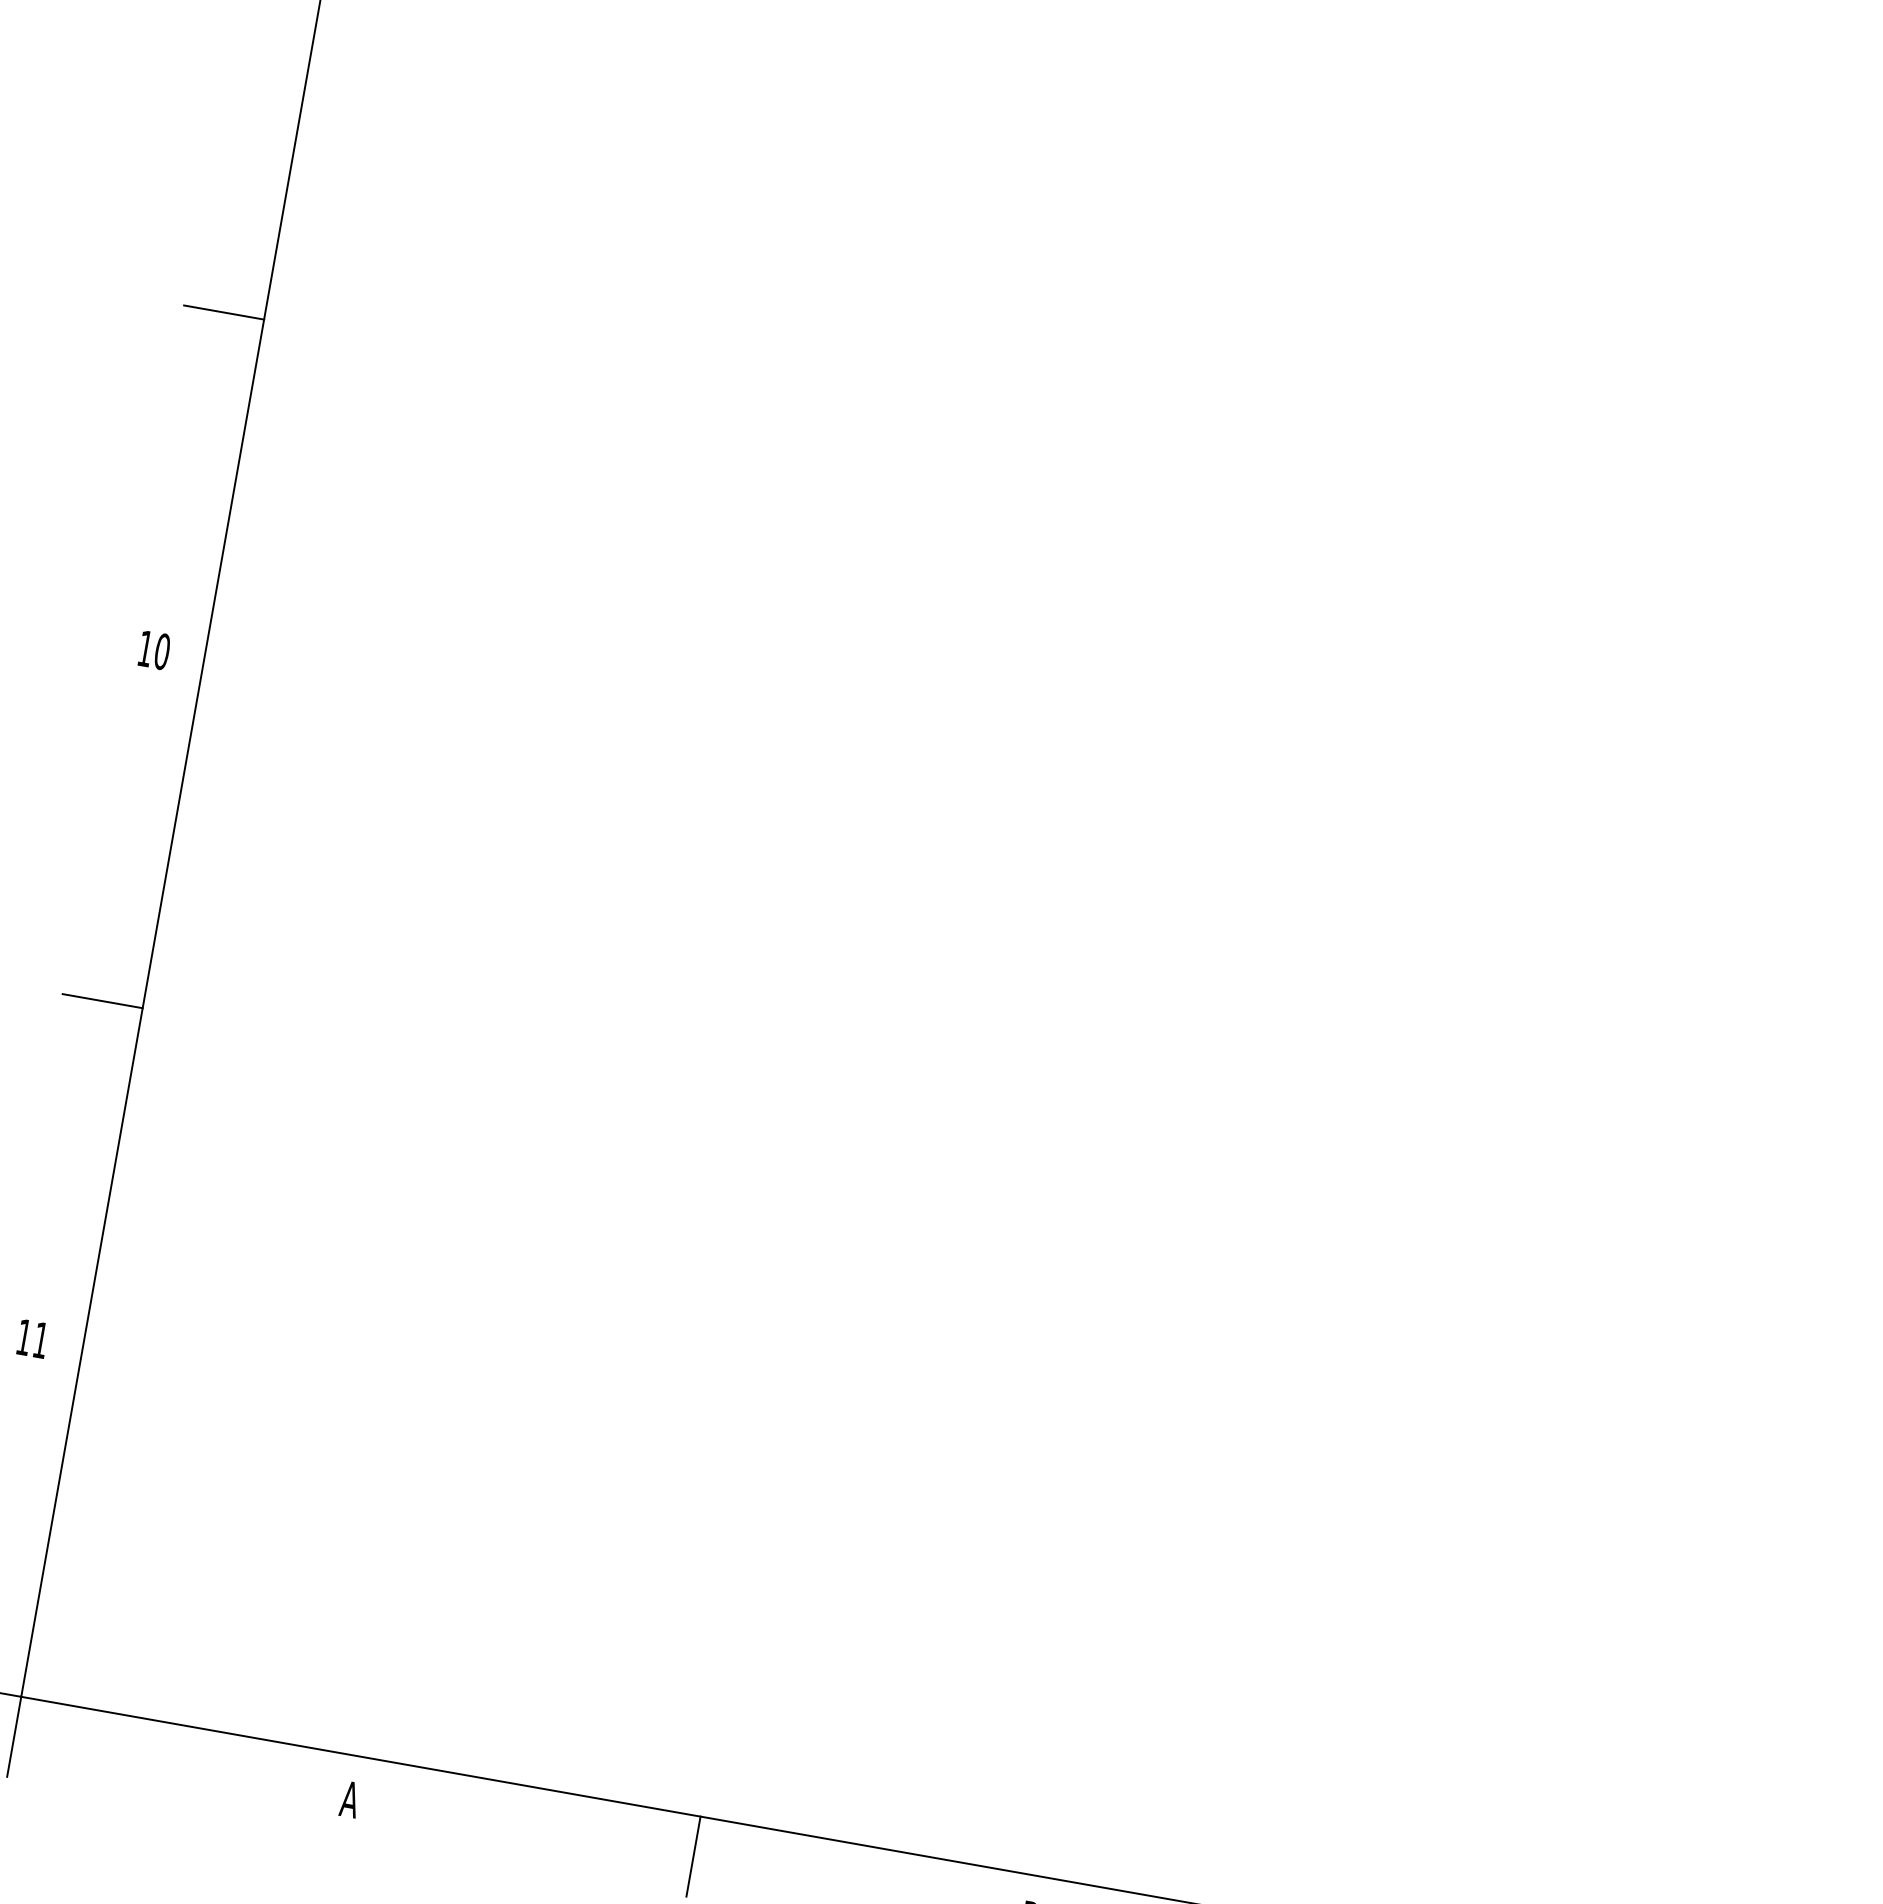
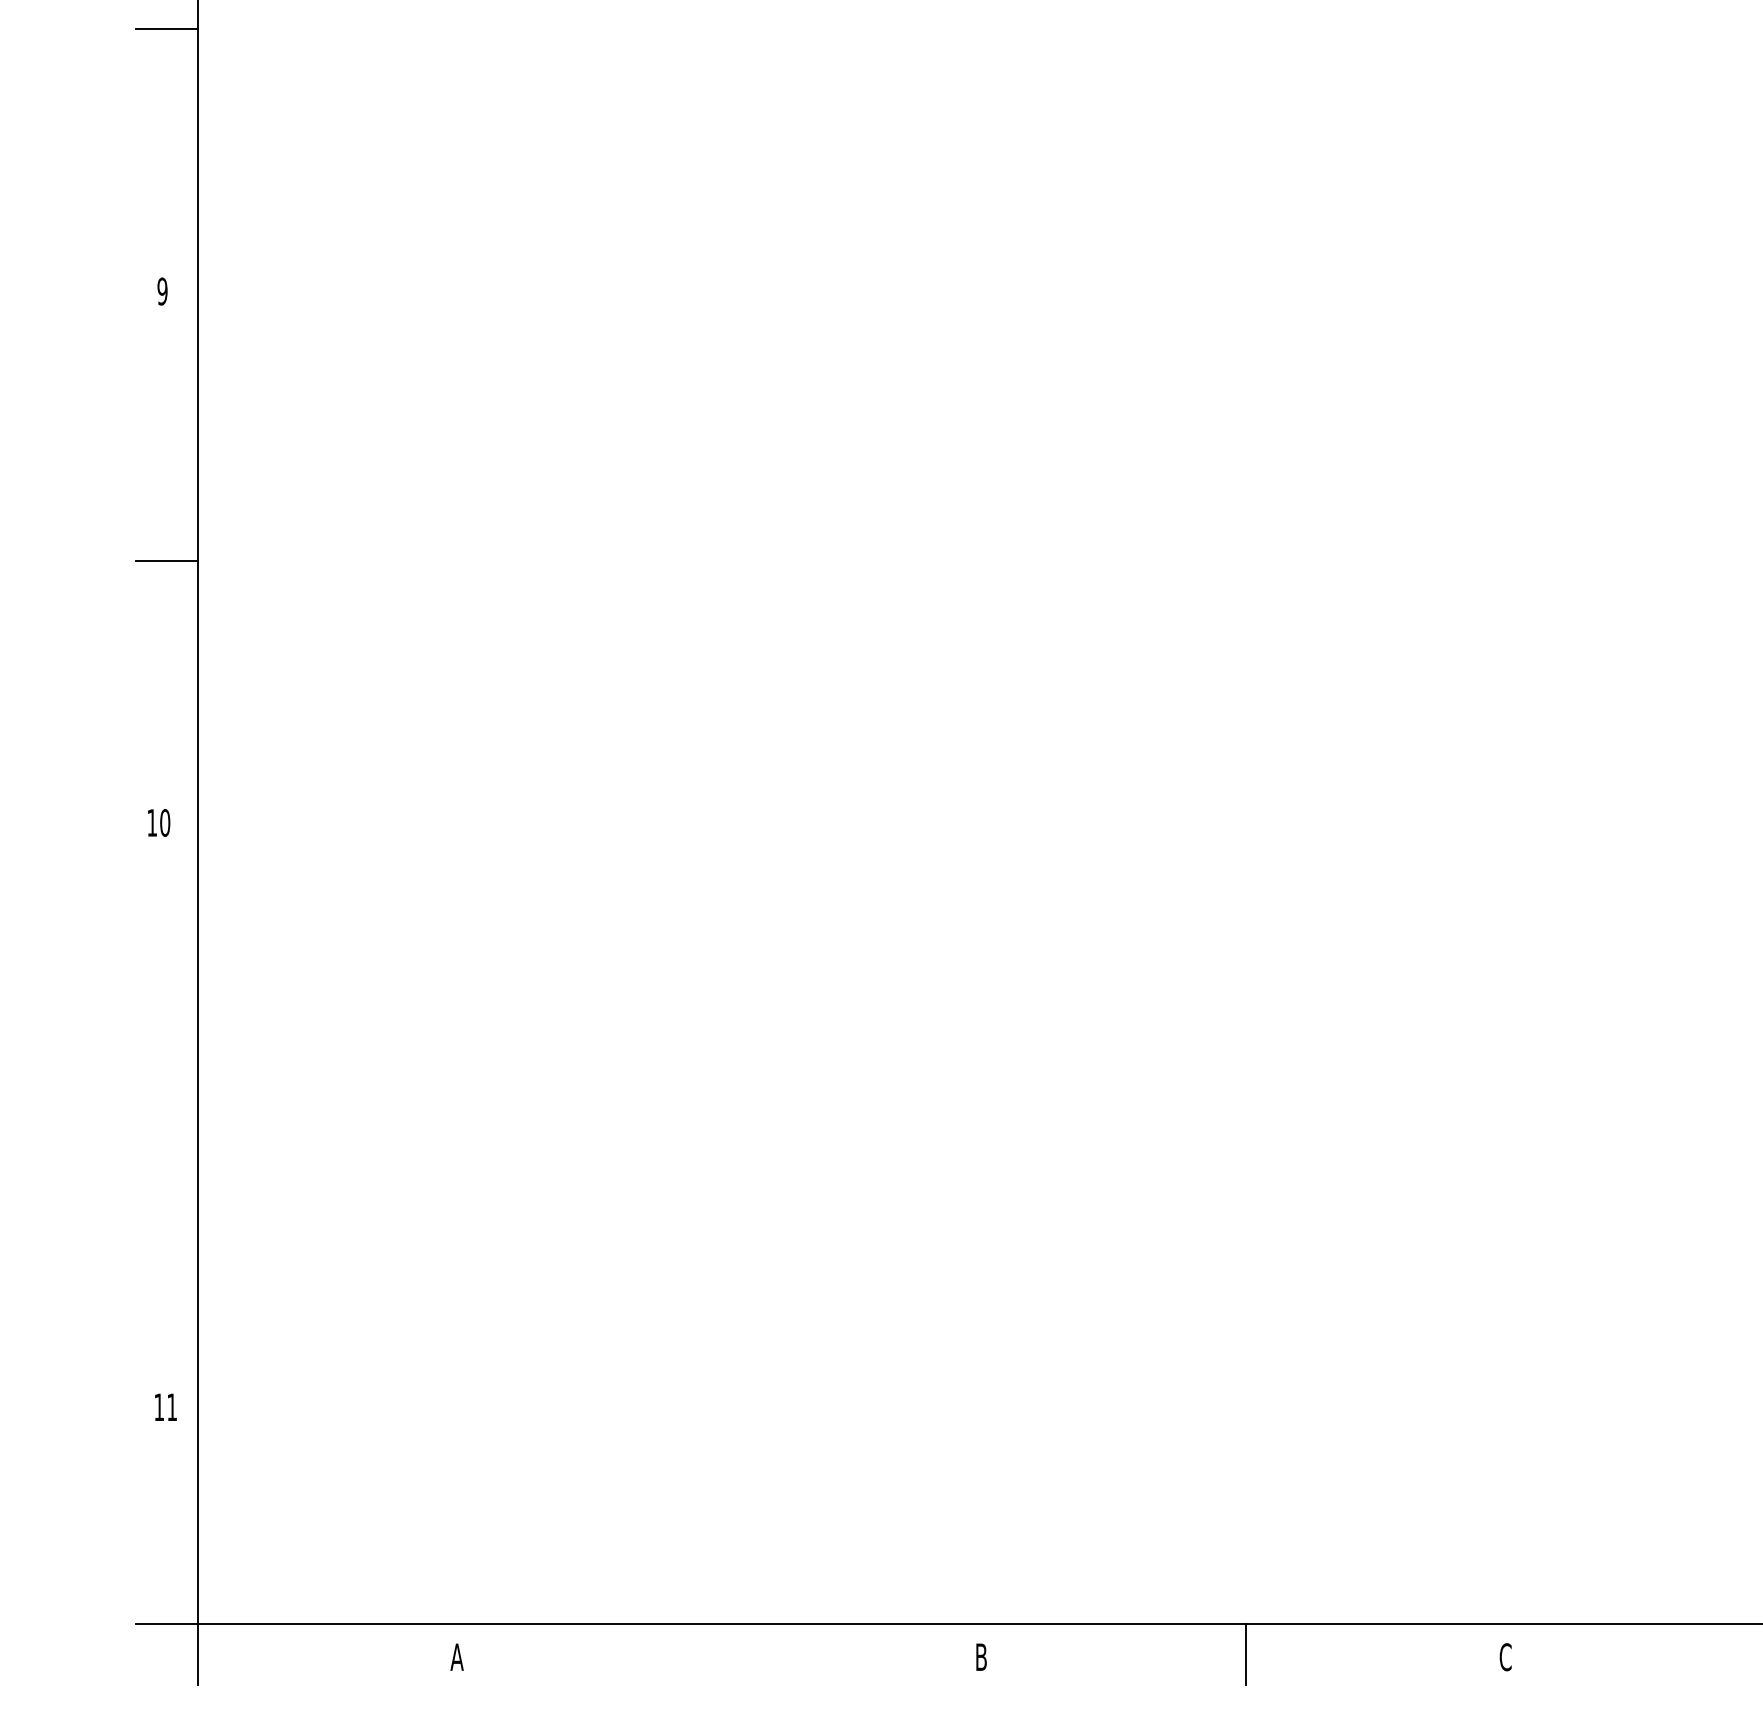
line: (102, 1001) -> (166, 1092), removed
text: (32, 1337) -> (165, 1406), moved
line: (693, 1856) -> (721, 1654), removed

